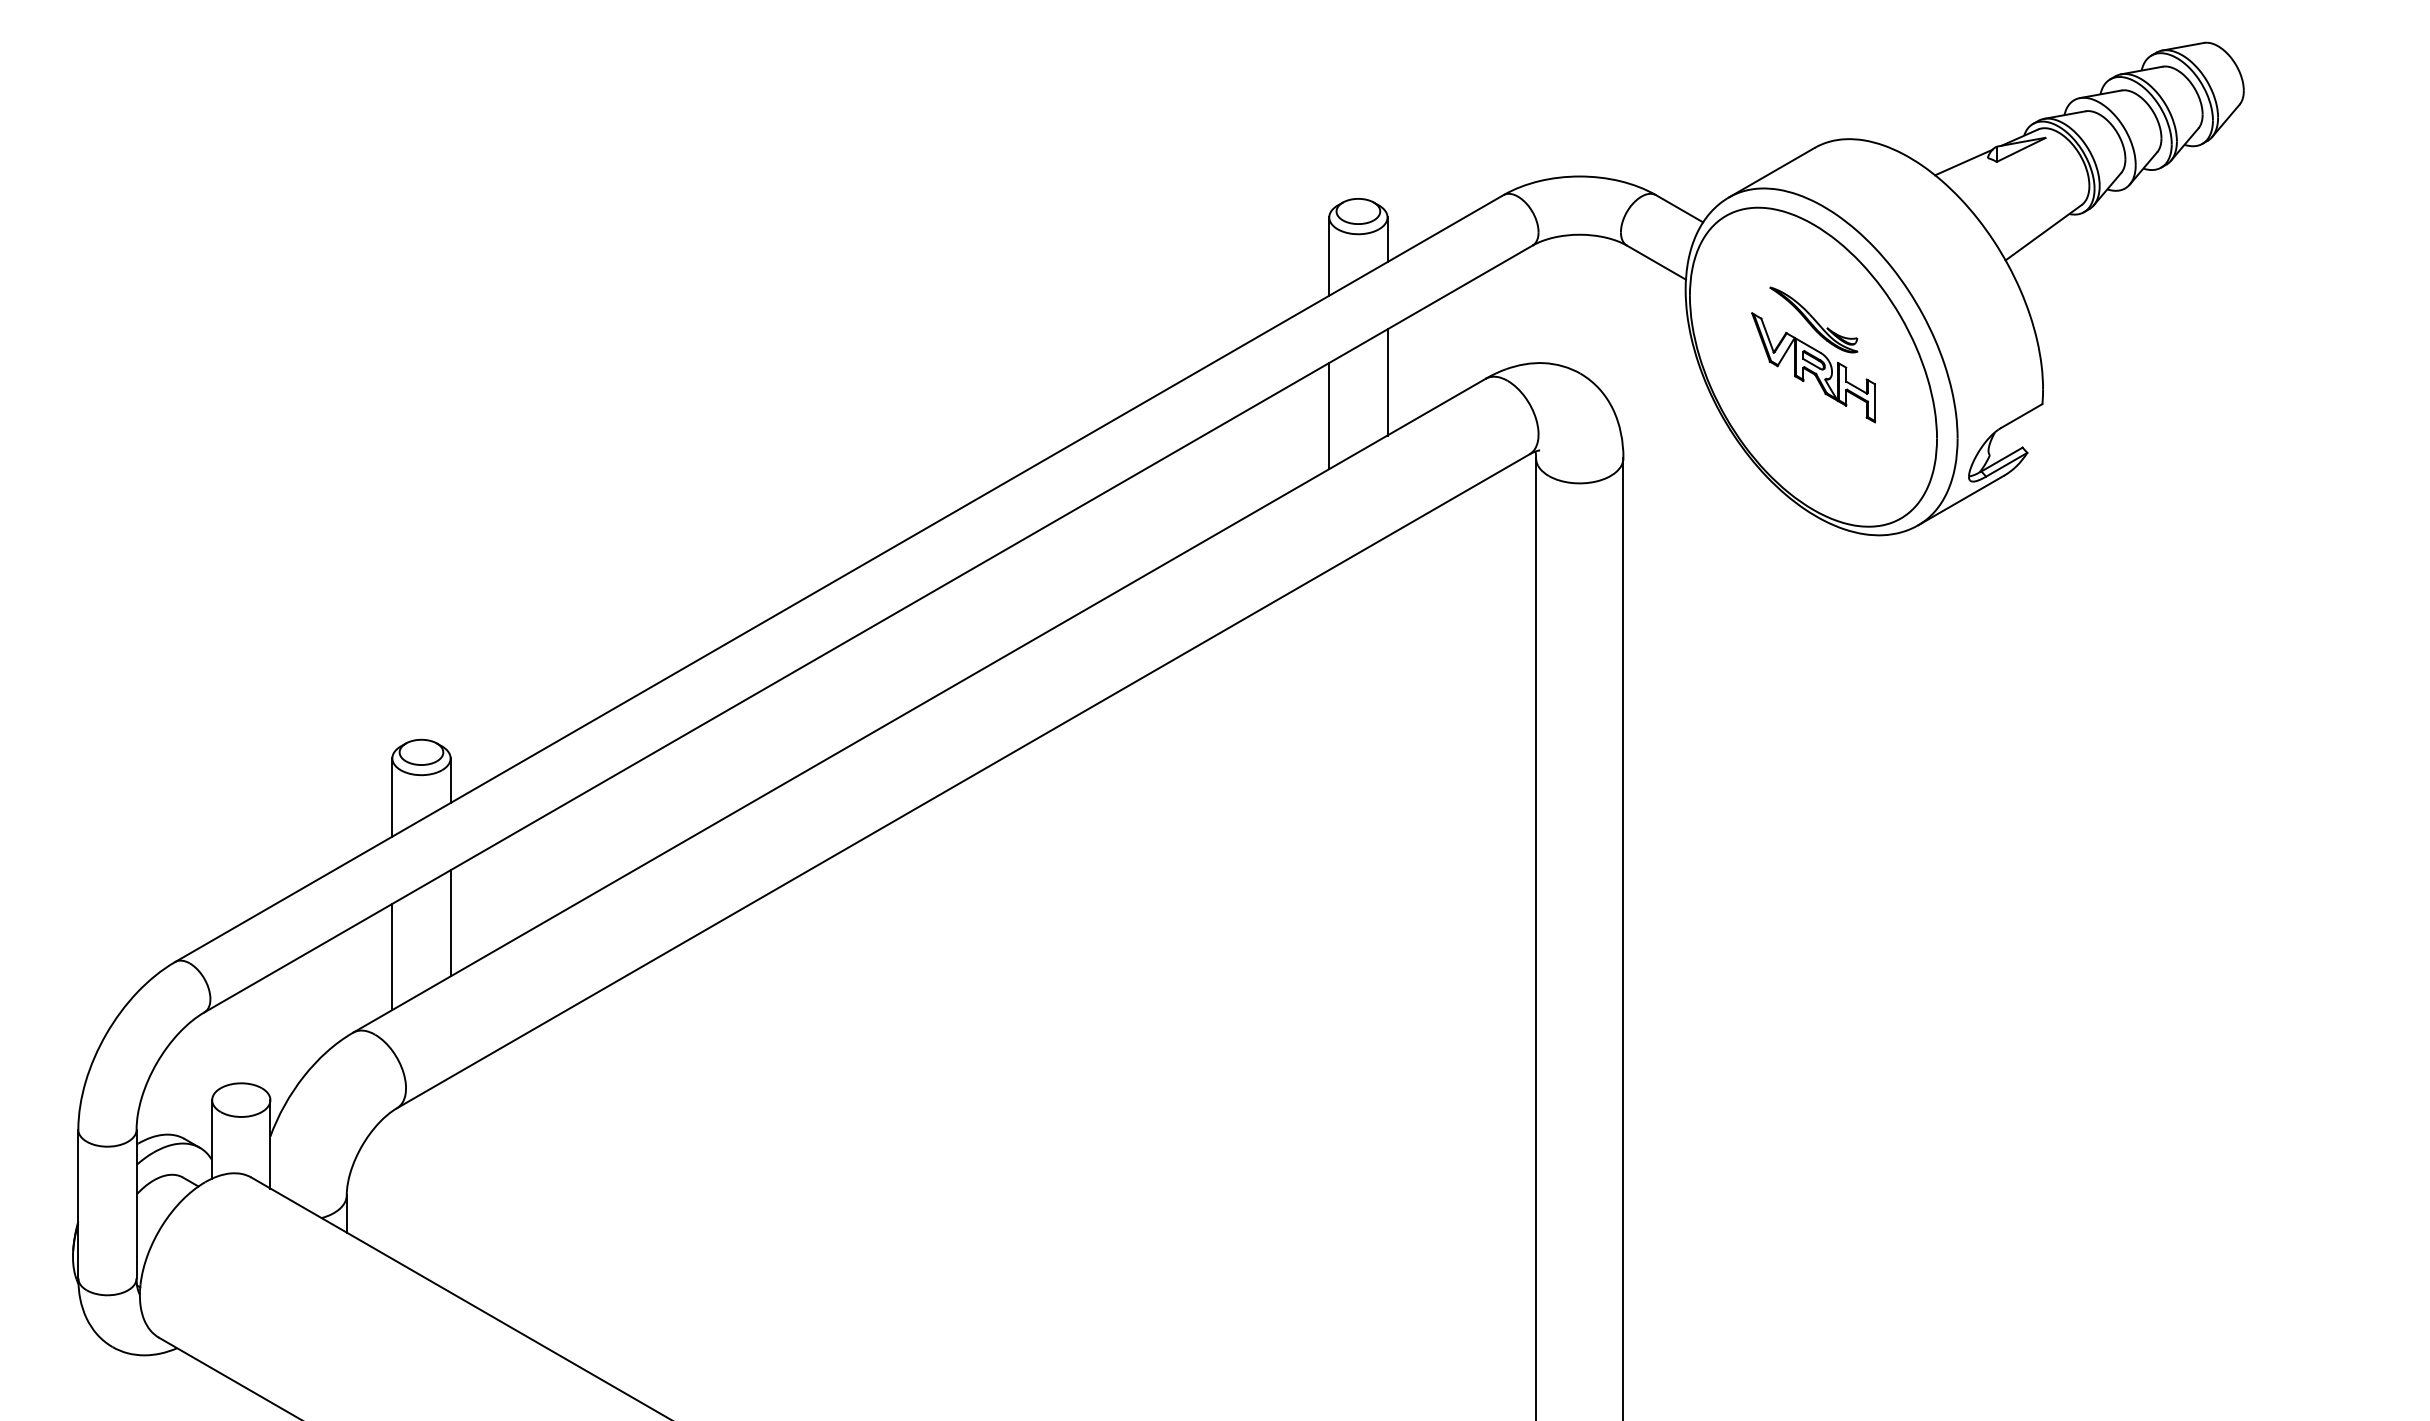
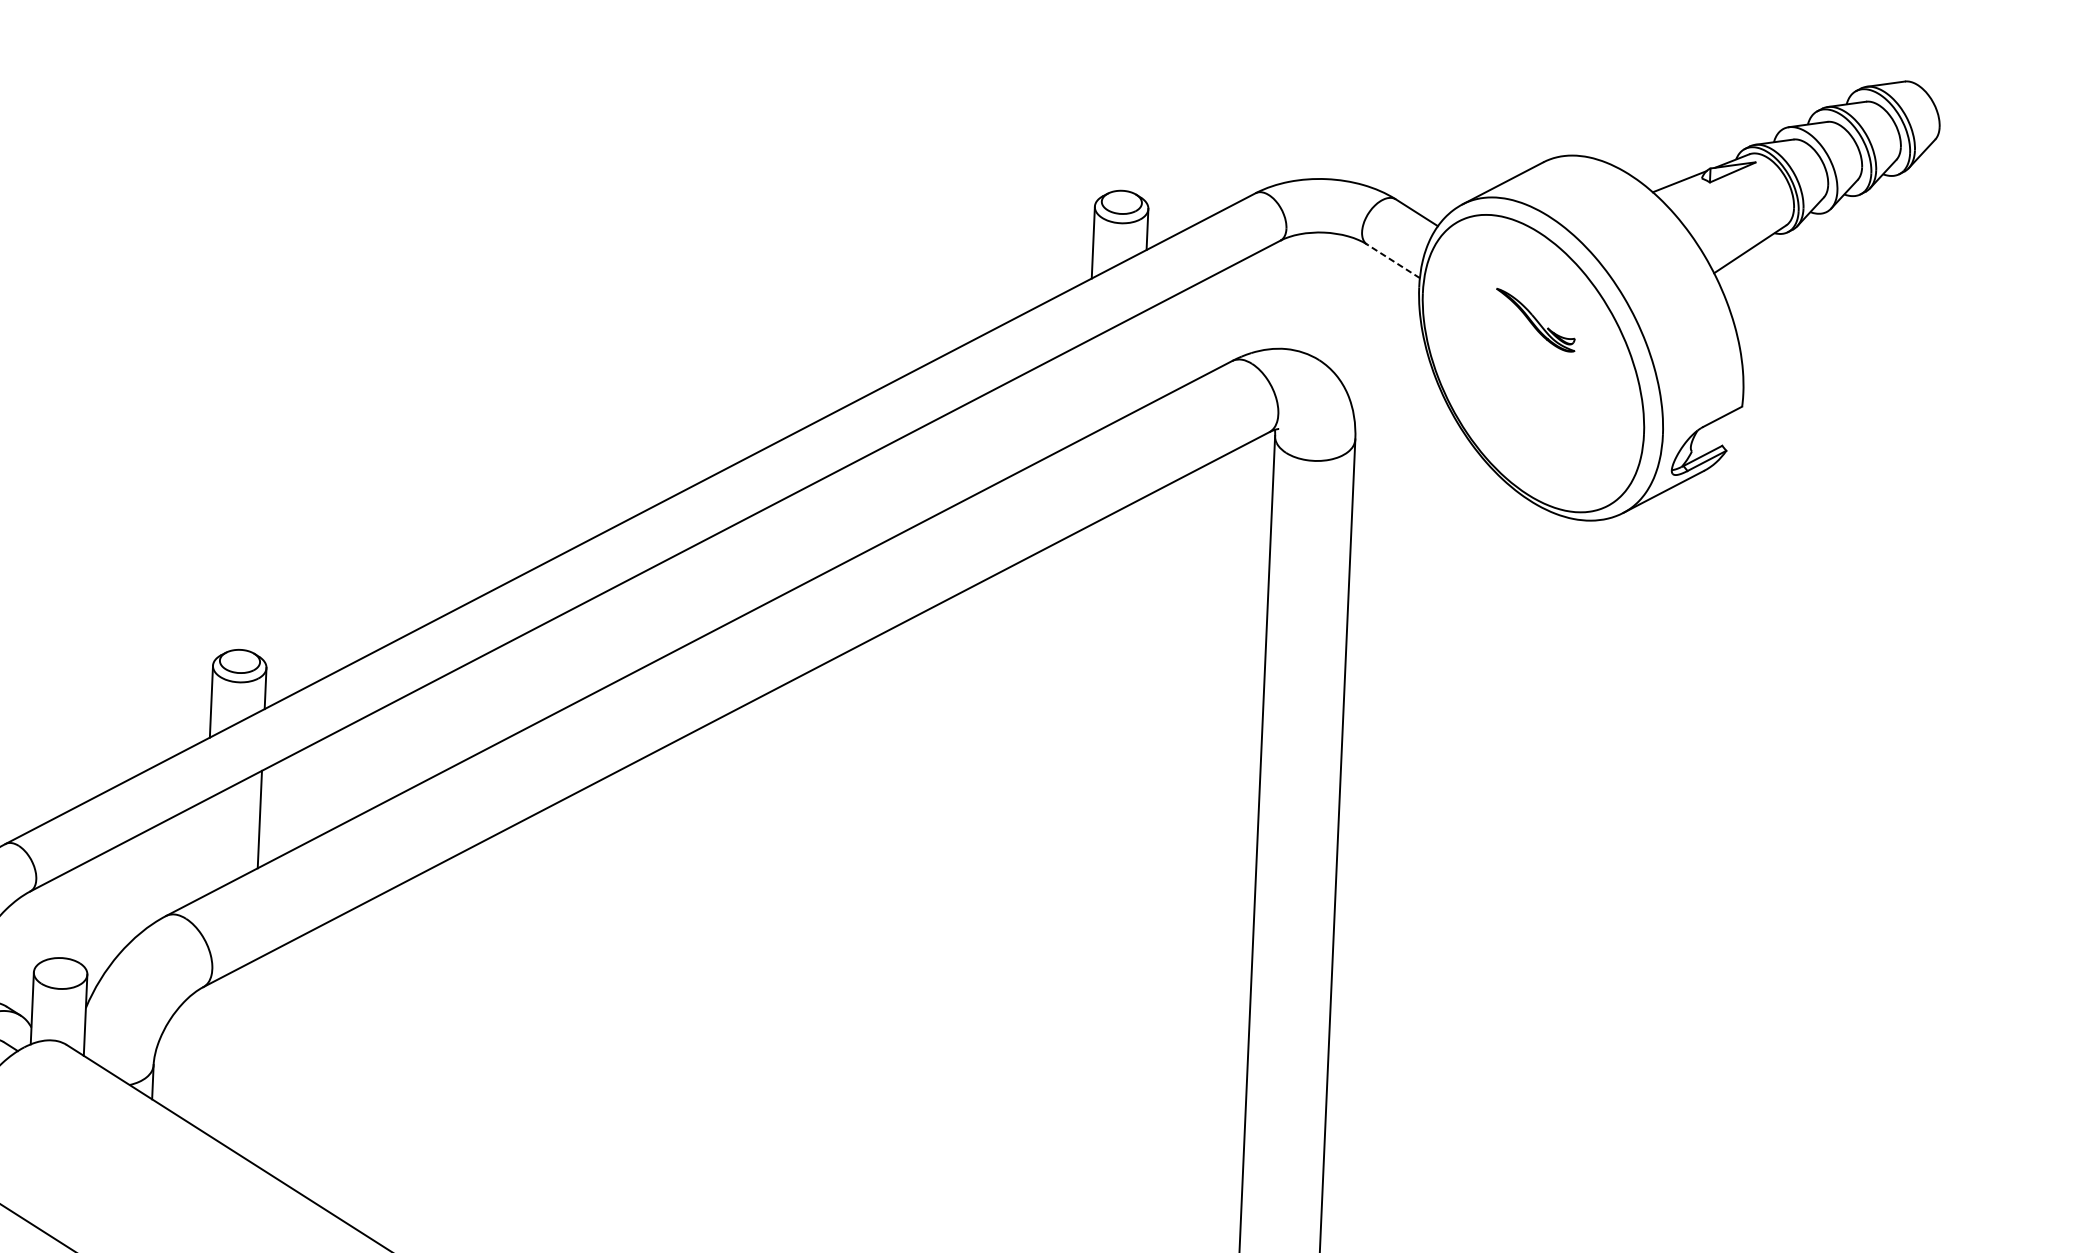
line: (1656, 262) -> (1393, 261), solid -> dashed
part: (1813, 367) -> (1533, 363), removed
line: (1387, 382) -> (1141, 360), removed
line: (1329, 415) -> (1087, 388), removed
line: (392, 956) -> (205, 847), removed

